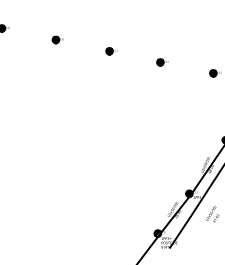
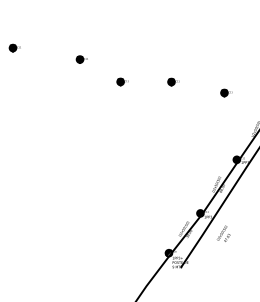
part: (57, 39) -> (81, 59), moved
part: (111, 50) -> (122, 81), moved

